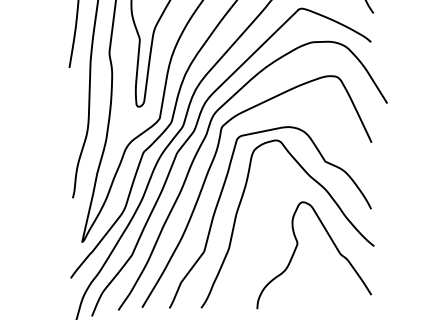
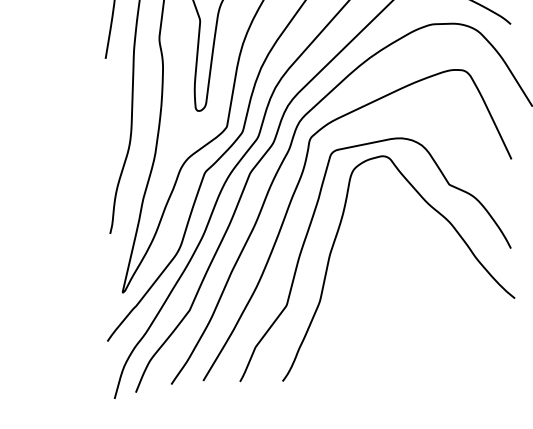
curve: (297, 247) -> (411, 300), removed

